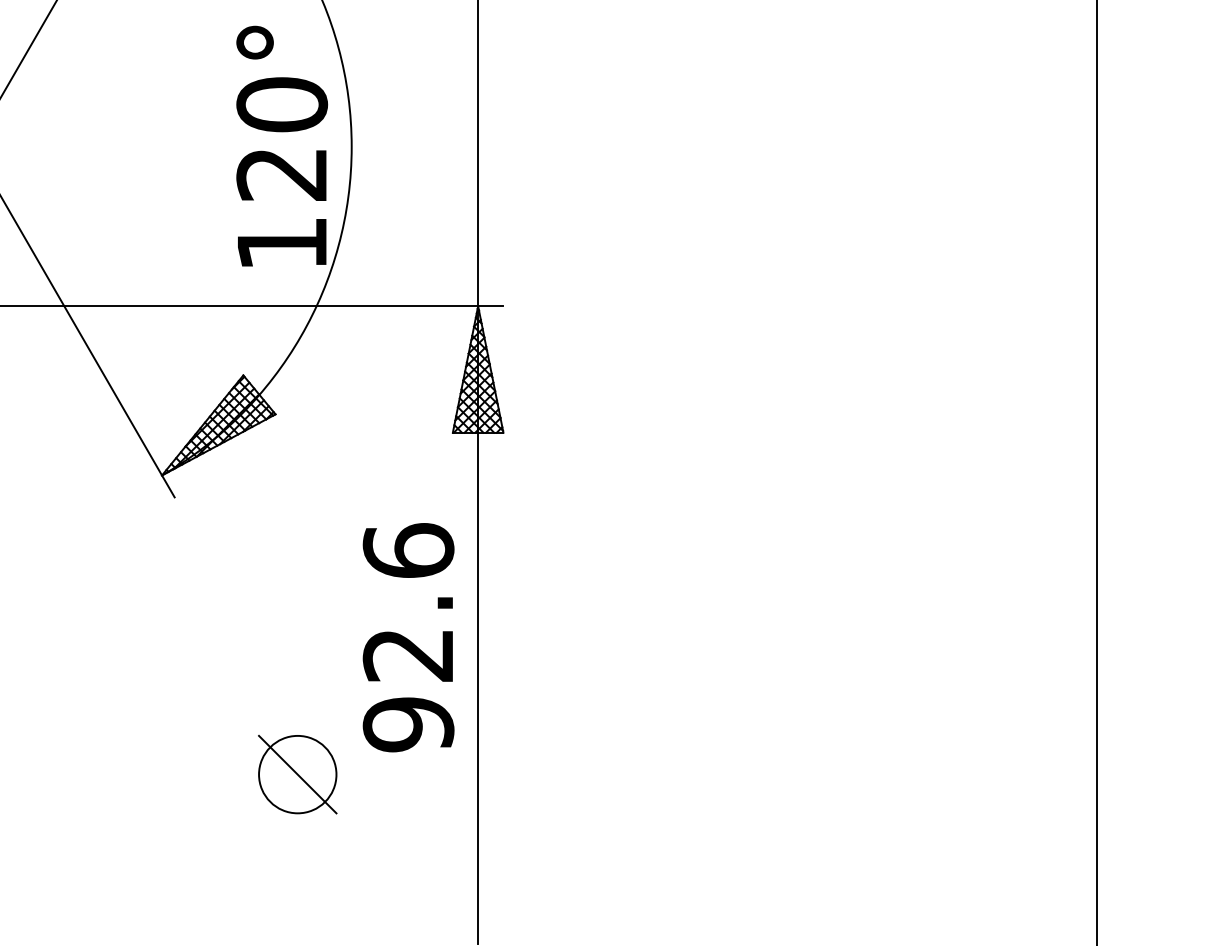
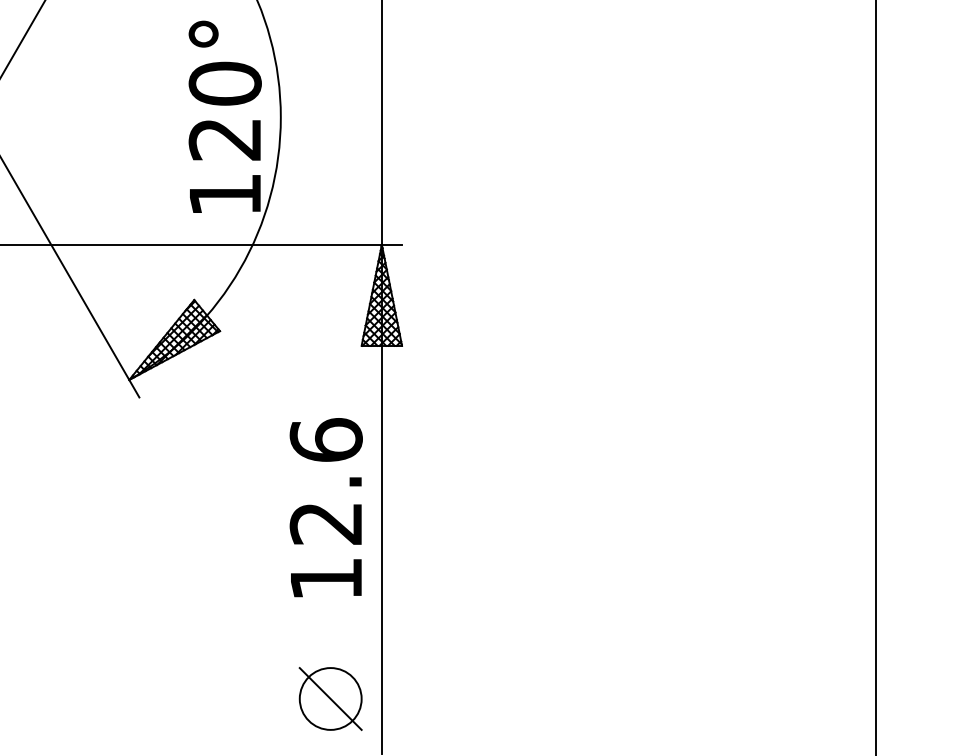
text: (407, 725) -> (325, 579), 92.6 -> 12.6
part: (297, 774) -> (330, 698), moved

